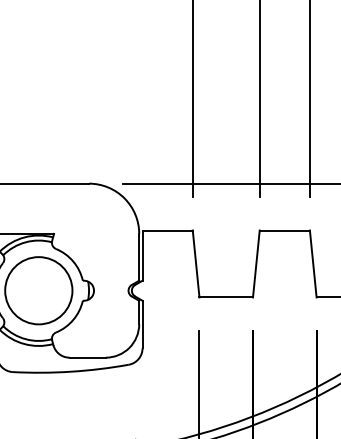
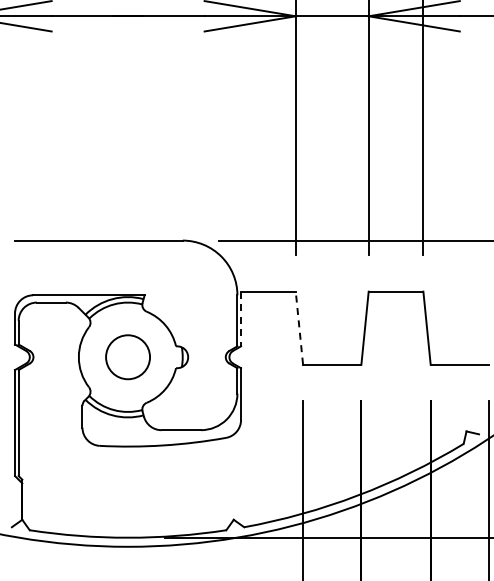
line: (142, 256) -> (241, 319), solid -> dashed
line: (196, 264) -> (299, 328), solid -> dashed
circle: (38, 290) -> (127, 356), size x0.6

